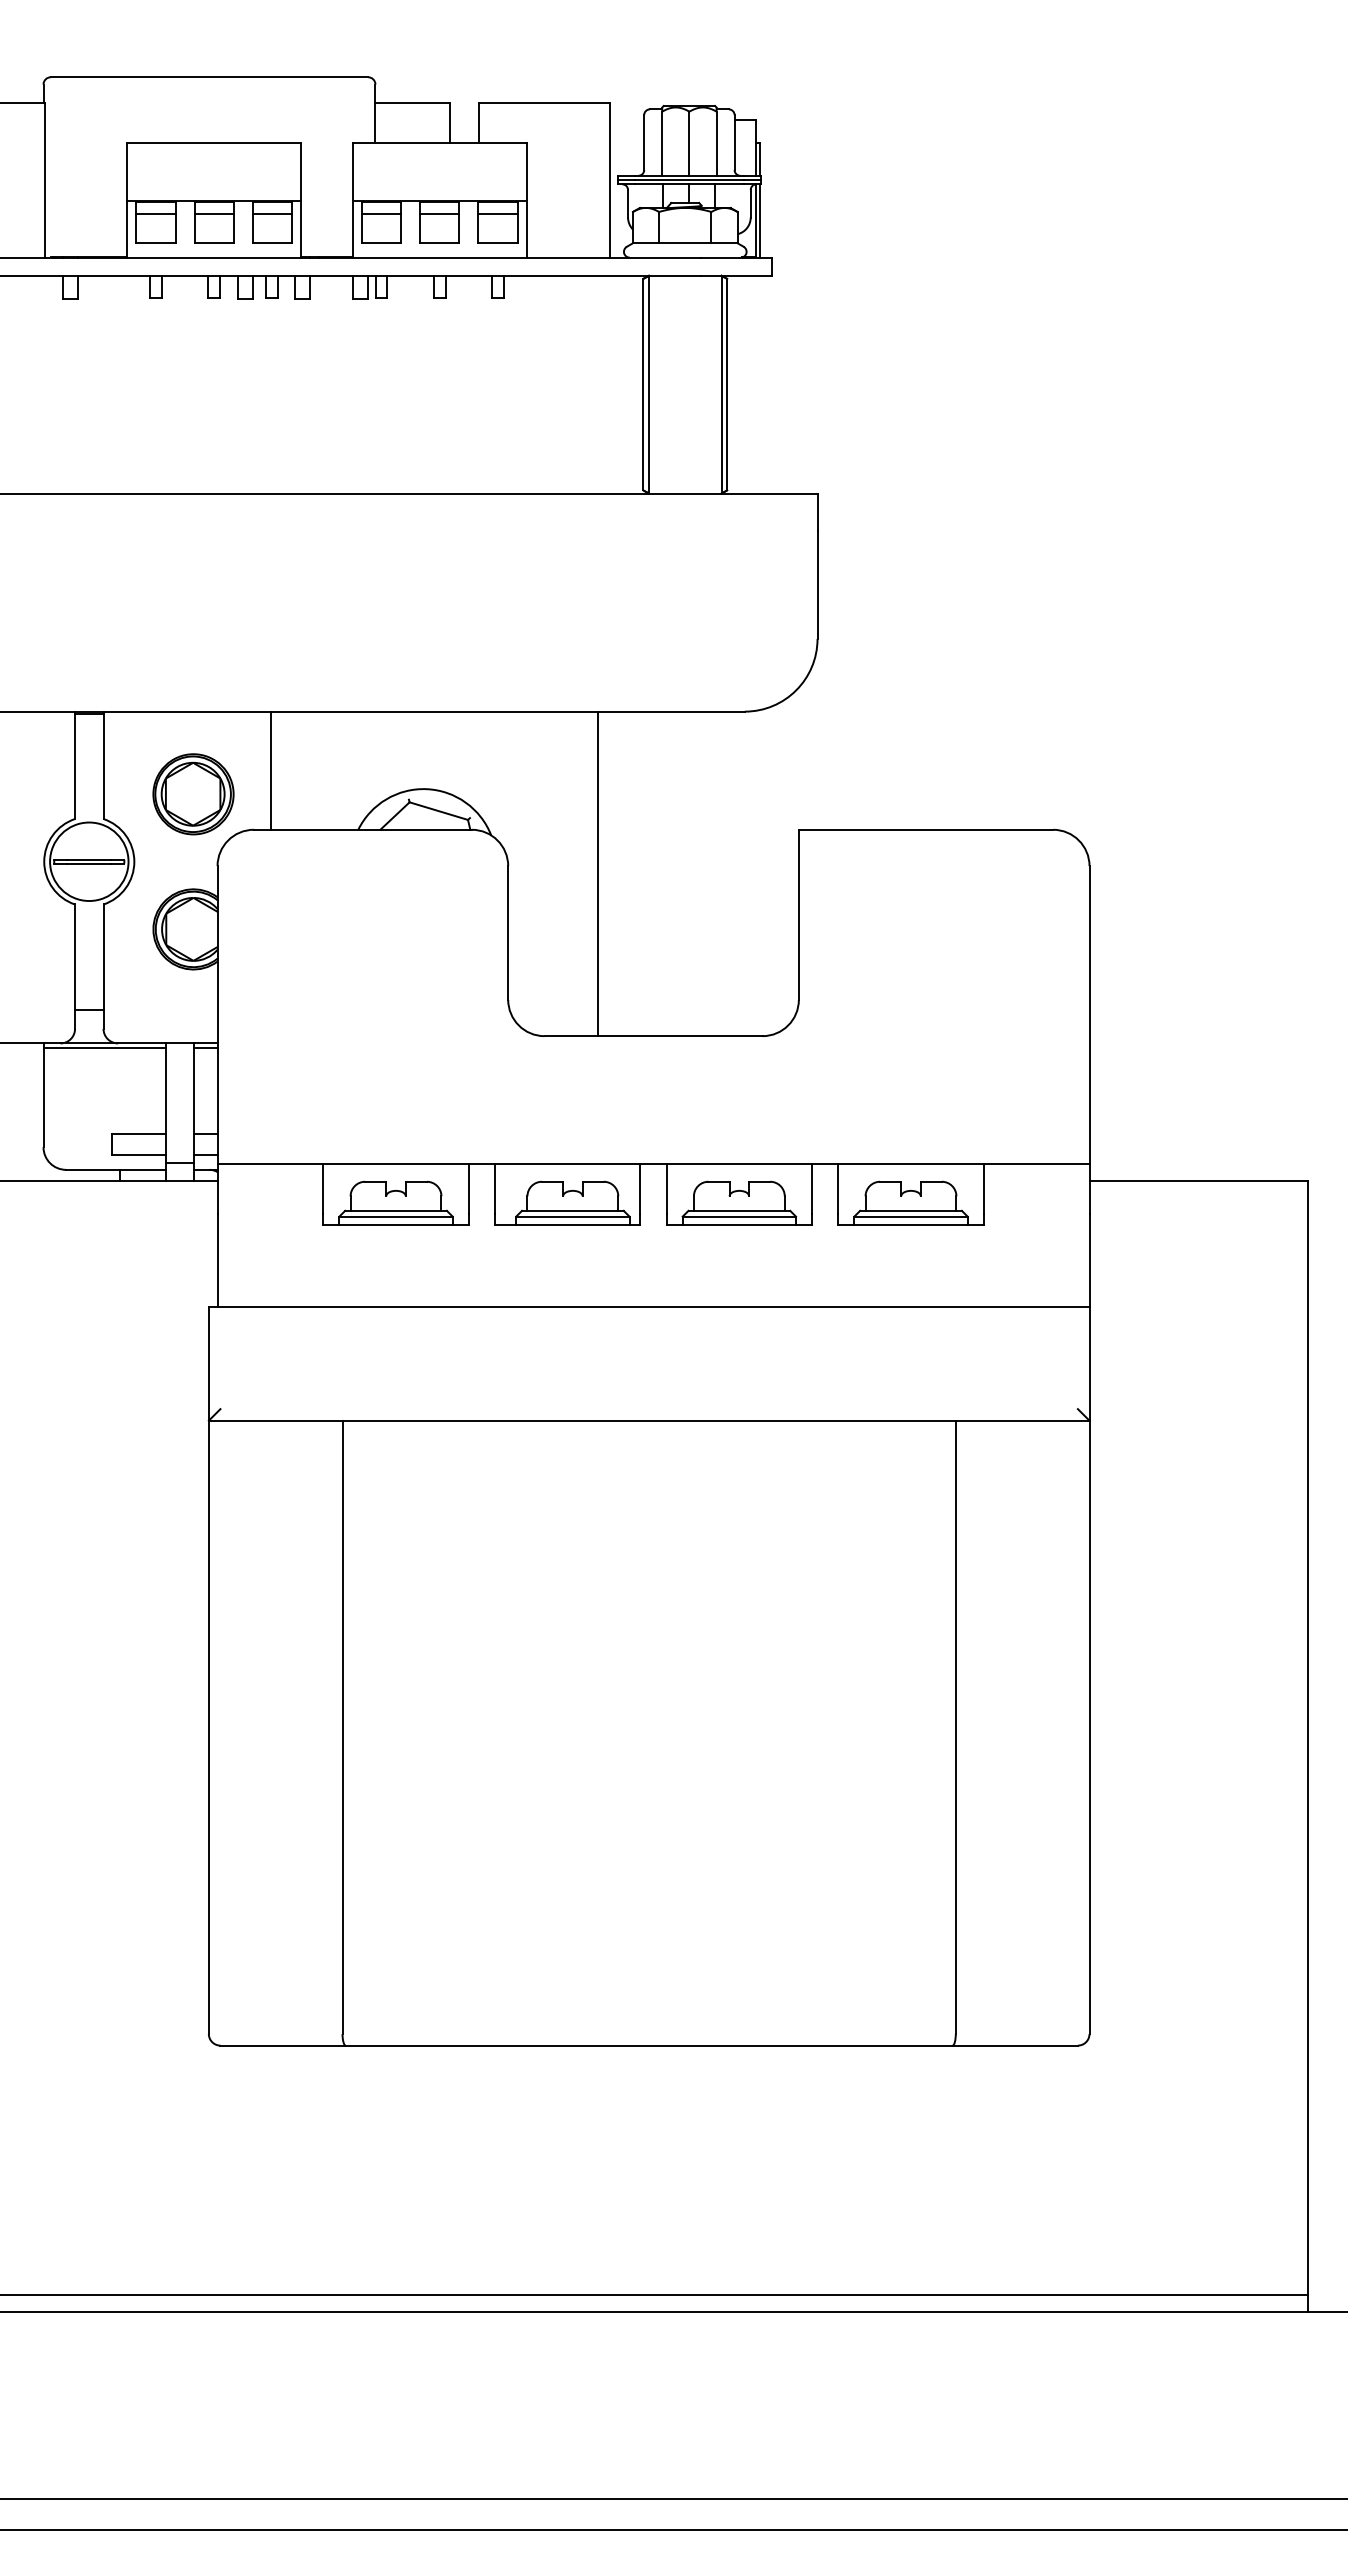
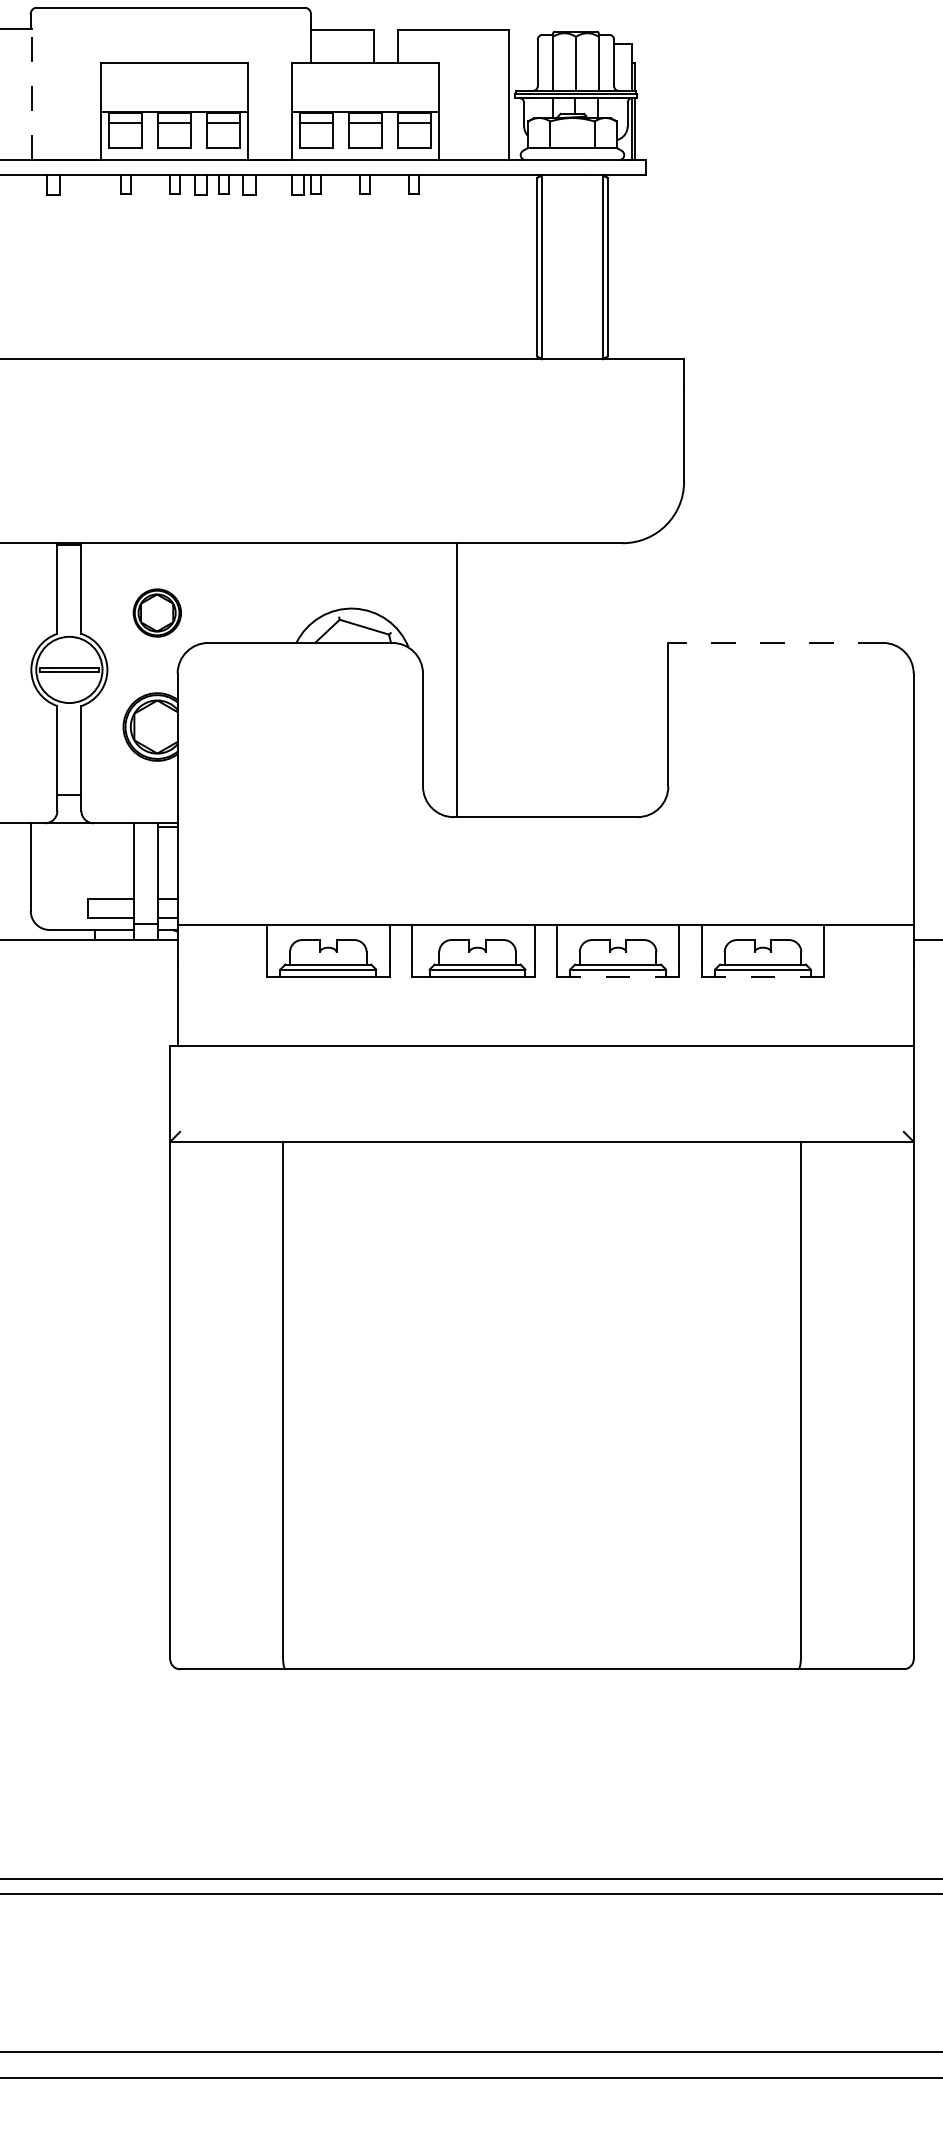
line: (45, 179) -> (32, 94), solid -> dashed
line: (270, 770) -> (222, 592), removed
part: (193, 794) -> (157, 613), size x0.7
line: (925, 829) -> (775, 642), solid -> dashed
line: (597, 873) -> (456, 679), moved
line: (104, 1047) -> (82, 826), removed
line: (739, 1225) -> (618, 976), solid -> dashed
line: (911, 1225) -> (763, 976), solid -> dashed

